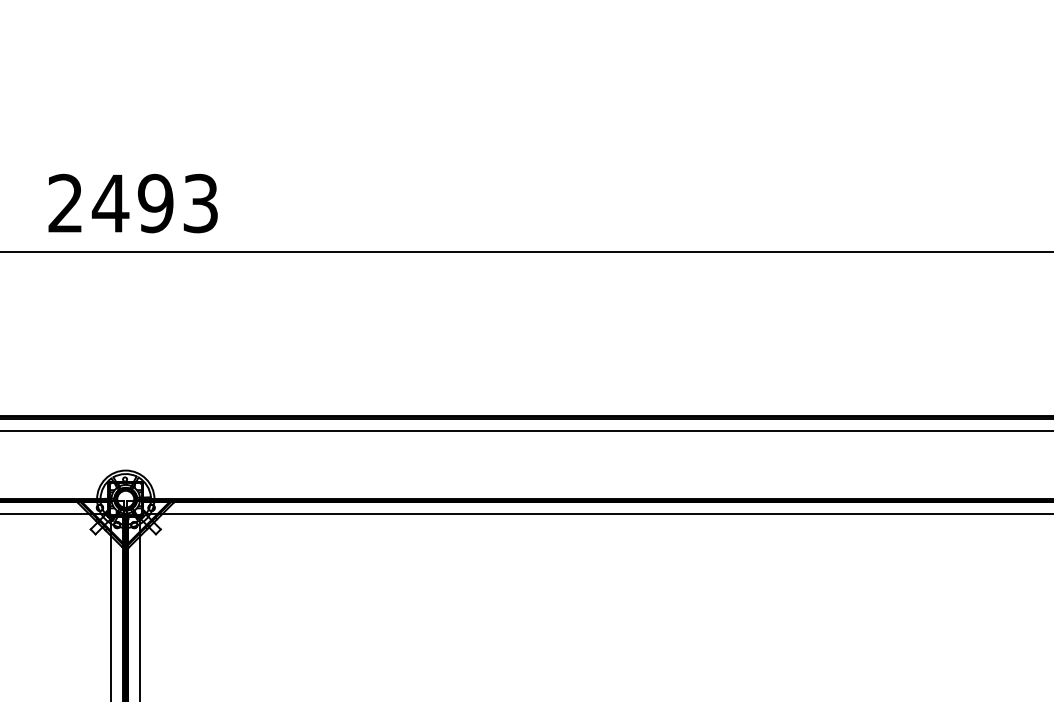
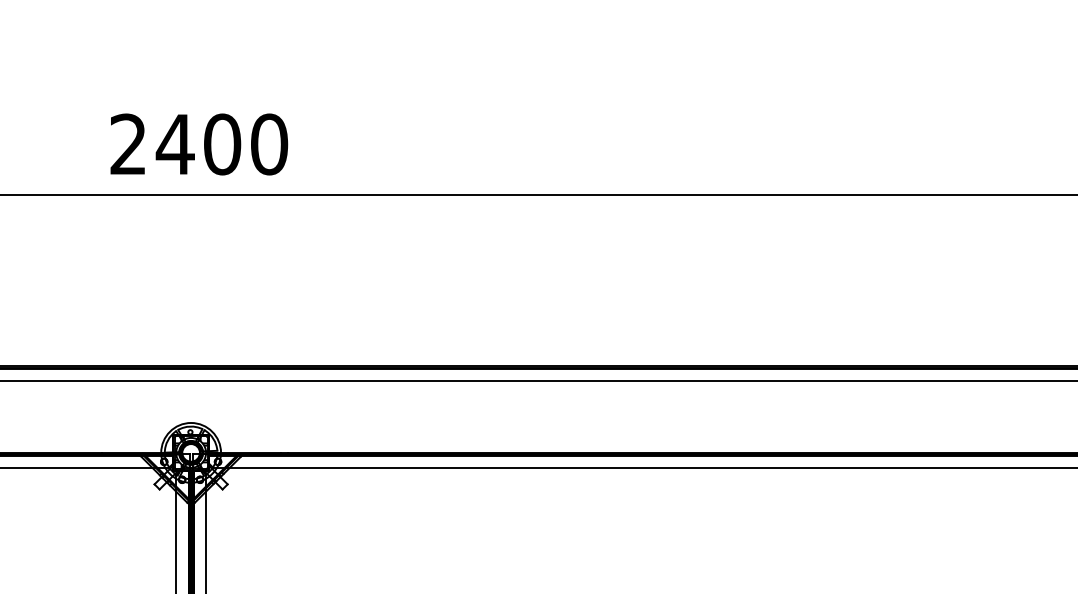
text: (178, 203) -> (246, 144), 2493 -> 2400

